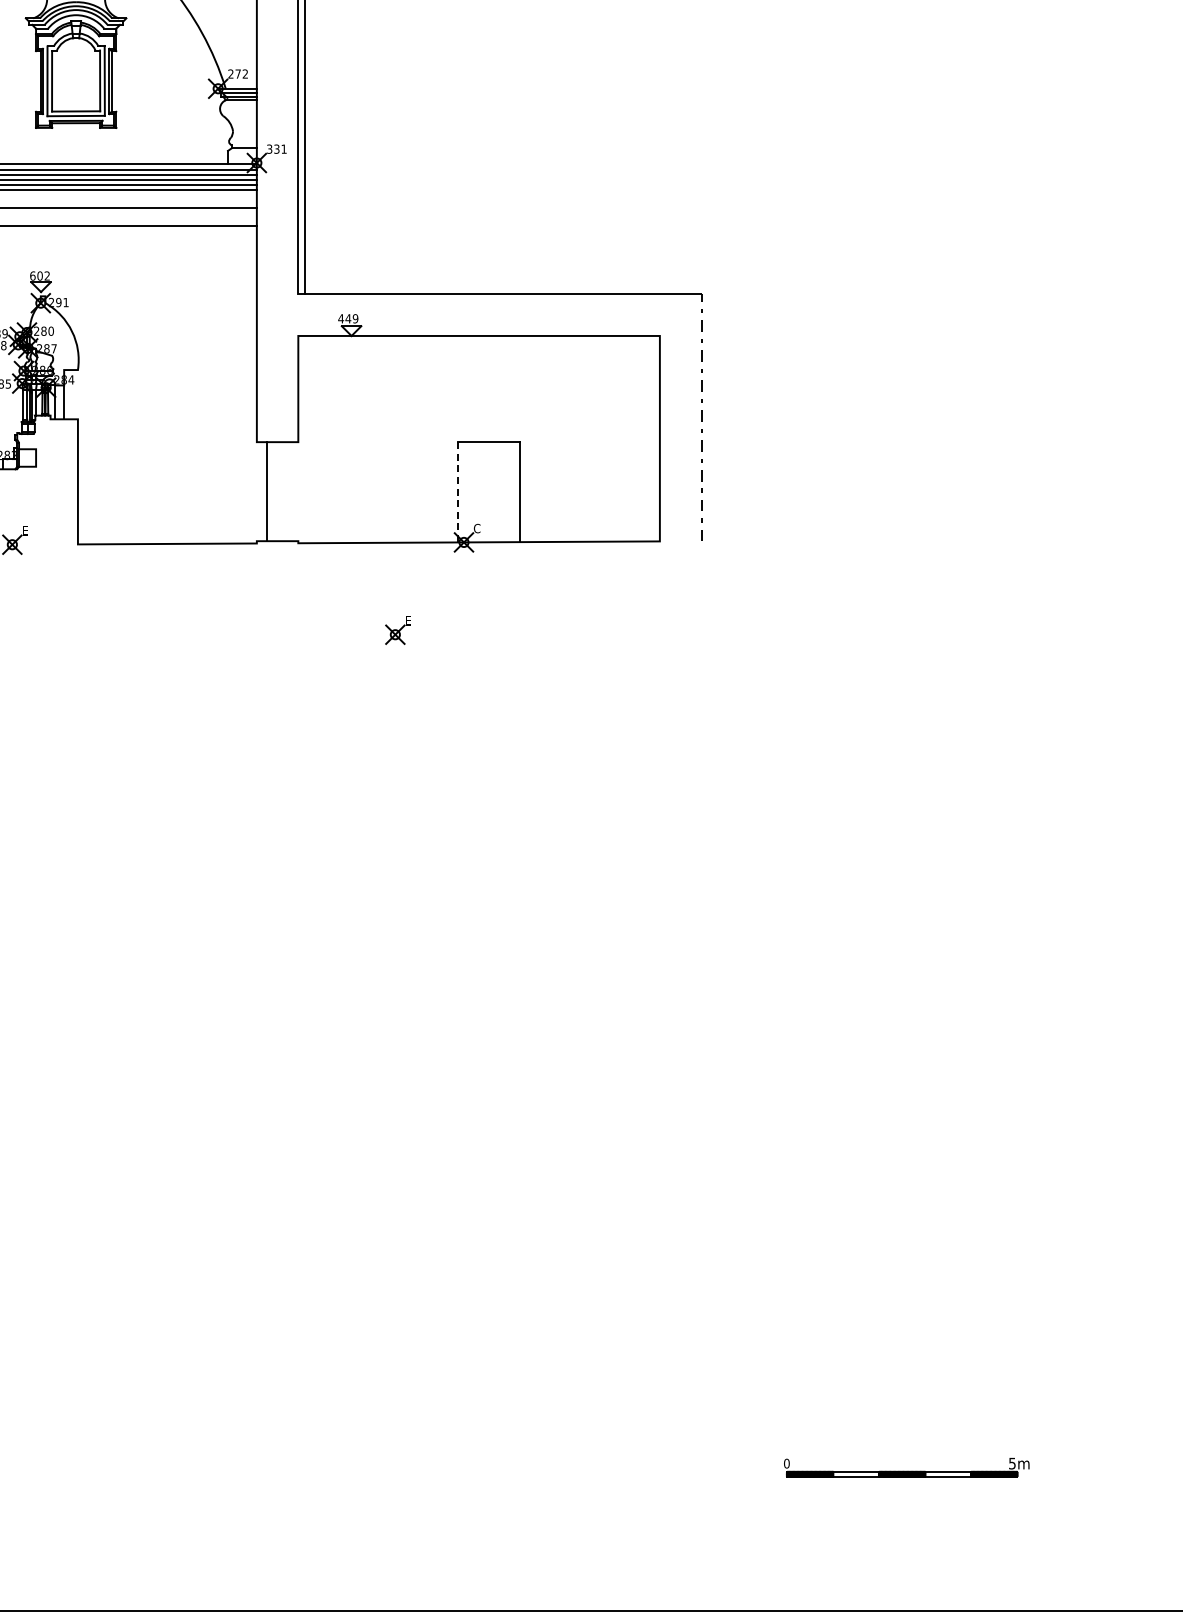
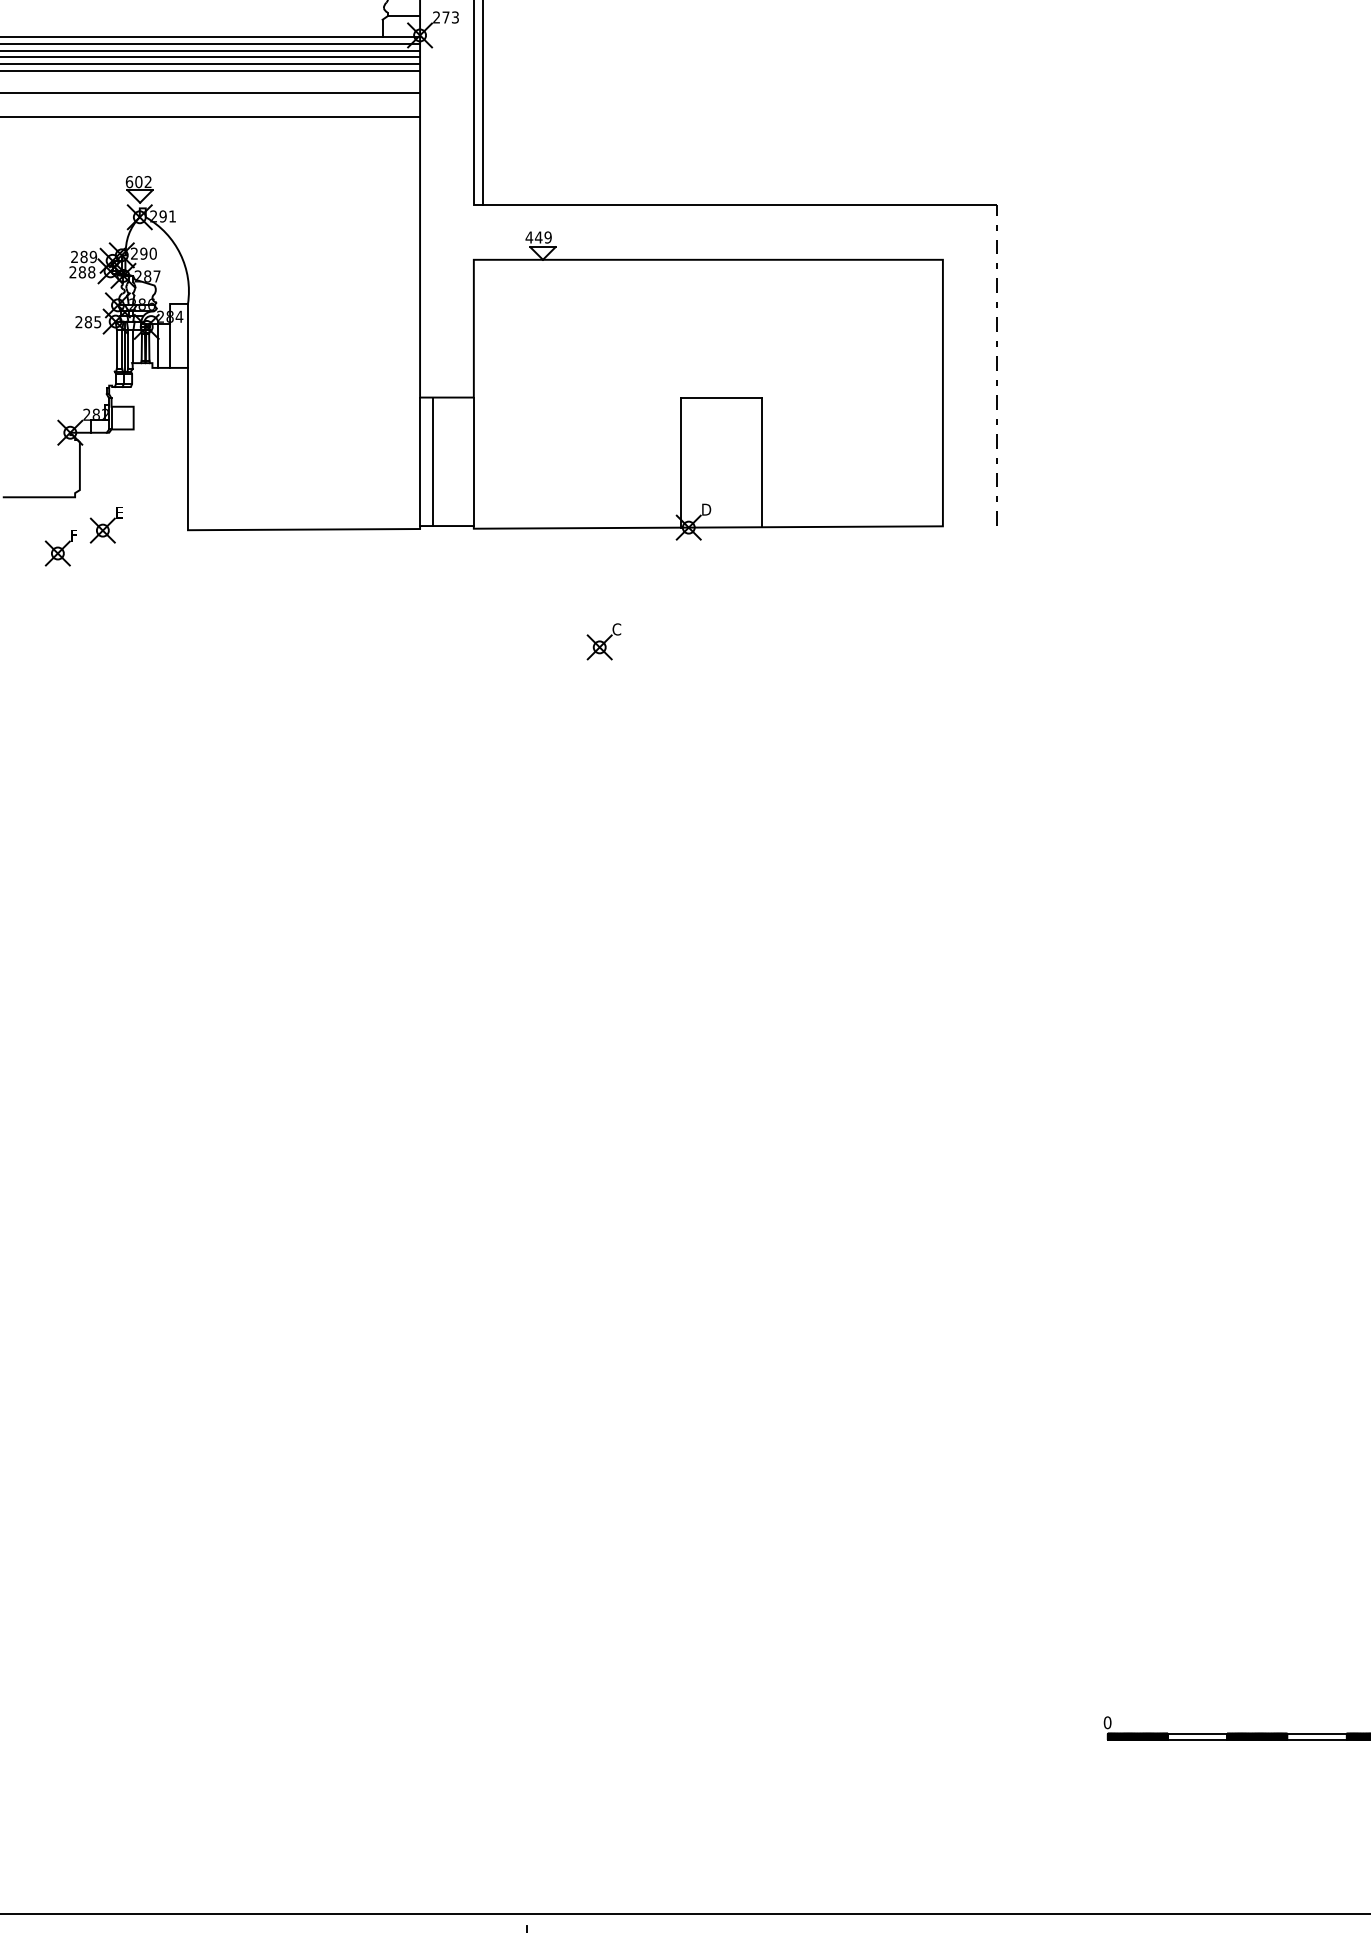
text: (276, 148) -> (445, 16), 331 -> 273
text: (43, 330) -> (143, 252), 280 -> 290
line: (77, 394) -> (187, 335), added
line: (256, 491) -> (419, 461), added
line: (298, 491) -> (474, 461), added
line: (457, 492) -> (680, 462), dashed -> solid
text: (477, 528) -> (706, 509), C -> D
text: (408, 620) -> (616, 628), E -> C

